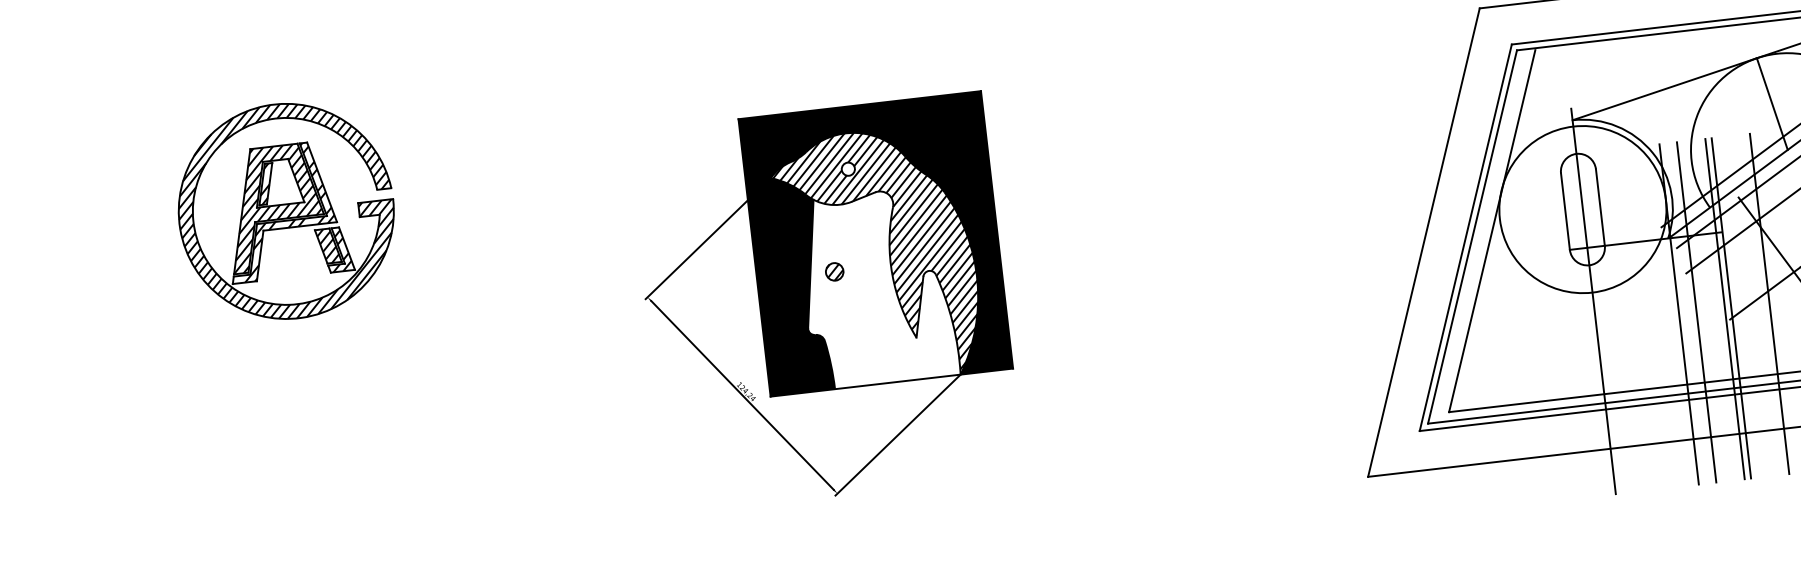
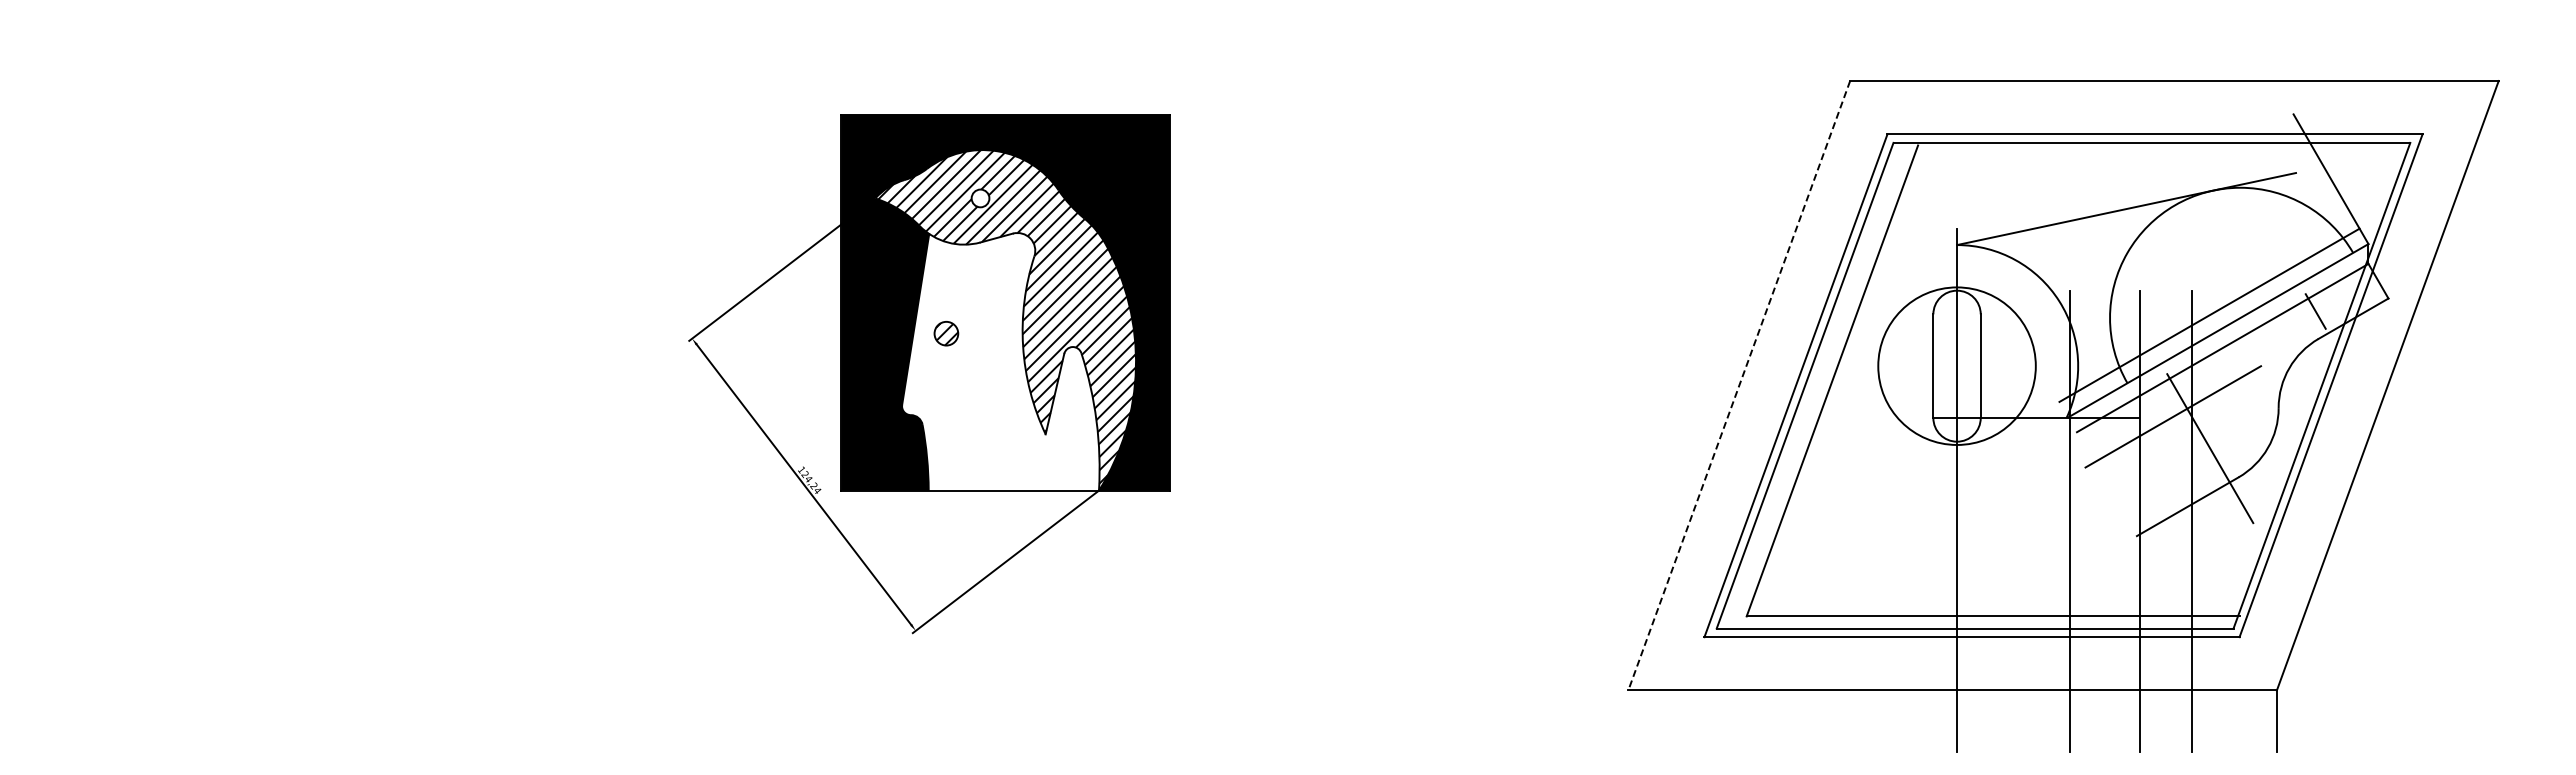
line: (1772, 104) -> (2226, 254), removed
circle: (1582, 209) -> (1956, 365), size x0.7
part: (285, 211) -> (221, 167), removed
line: (1424, 243) -> (1739, 386), solid -> dashed
line: (1724, 308) -> (2131, 520), removed
line: (1696, 311) -> (2093, 520), removed

